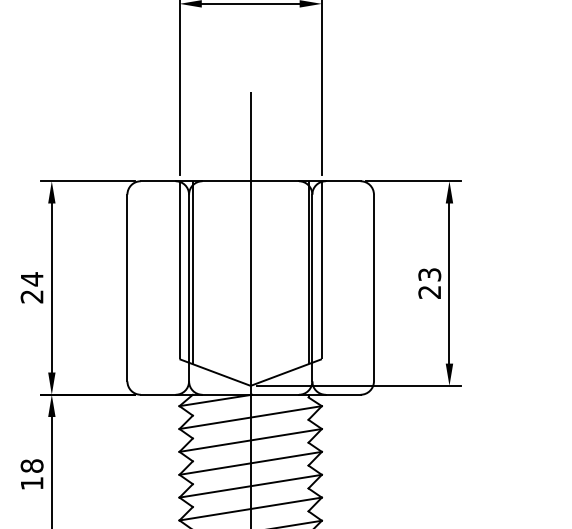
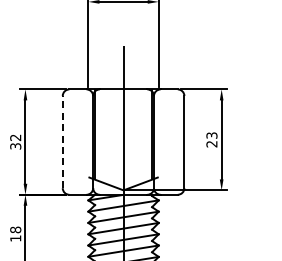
line: (179, 270) -> (88, 133), removed
line: (321, 270) -> (158, 133), removed
text: (31, 286) -> (15, 141), 24 -> 32
line: (126, 286) -> (62, 141), solid -> dashed

